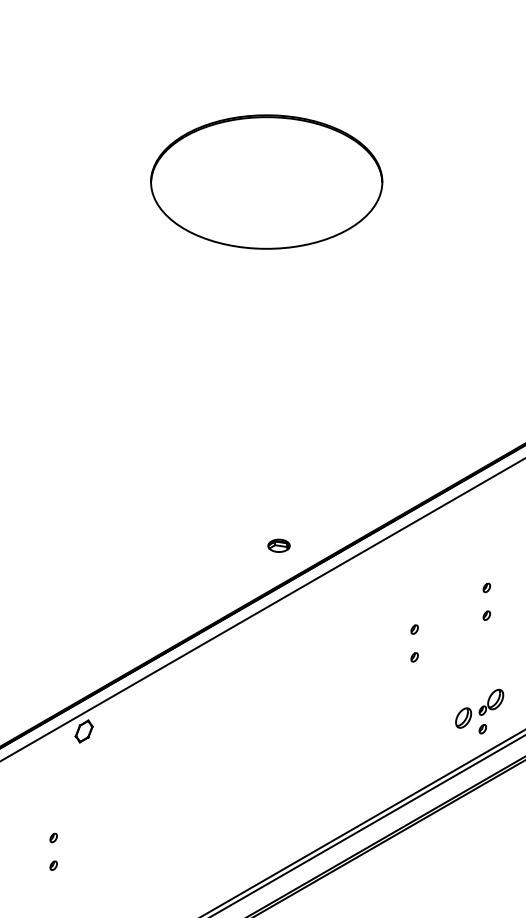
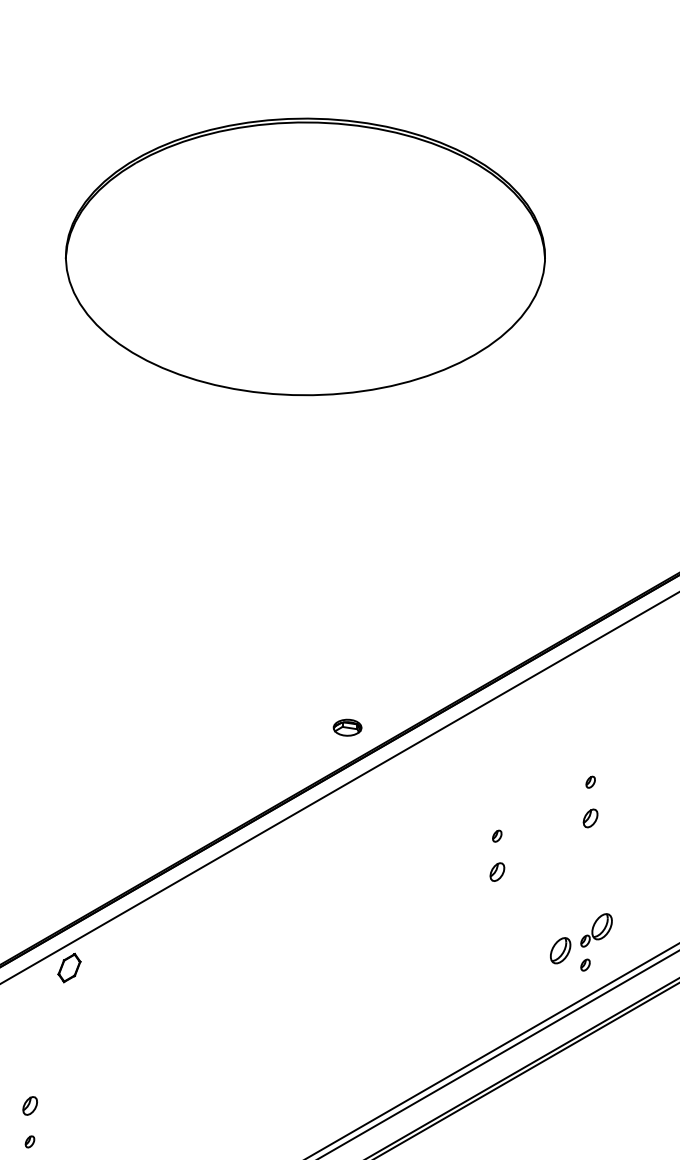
part: (266, 181) -> (305, 256), size x1.6
part: (278, 545) -> (346, 727), moved
part: (486, 615) -> (590, 817), size x1.6
part: (414, 657) -> (497, 872), size x1.6
part: (53, 837) -> (29, 1105), size x1.6

